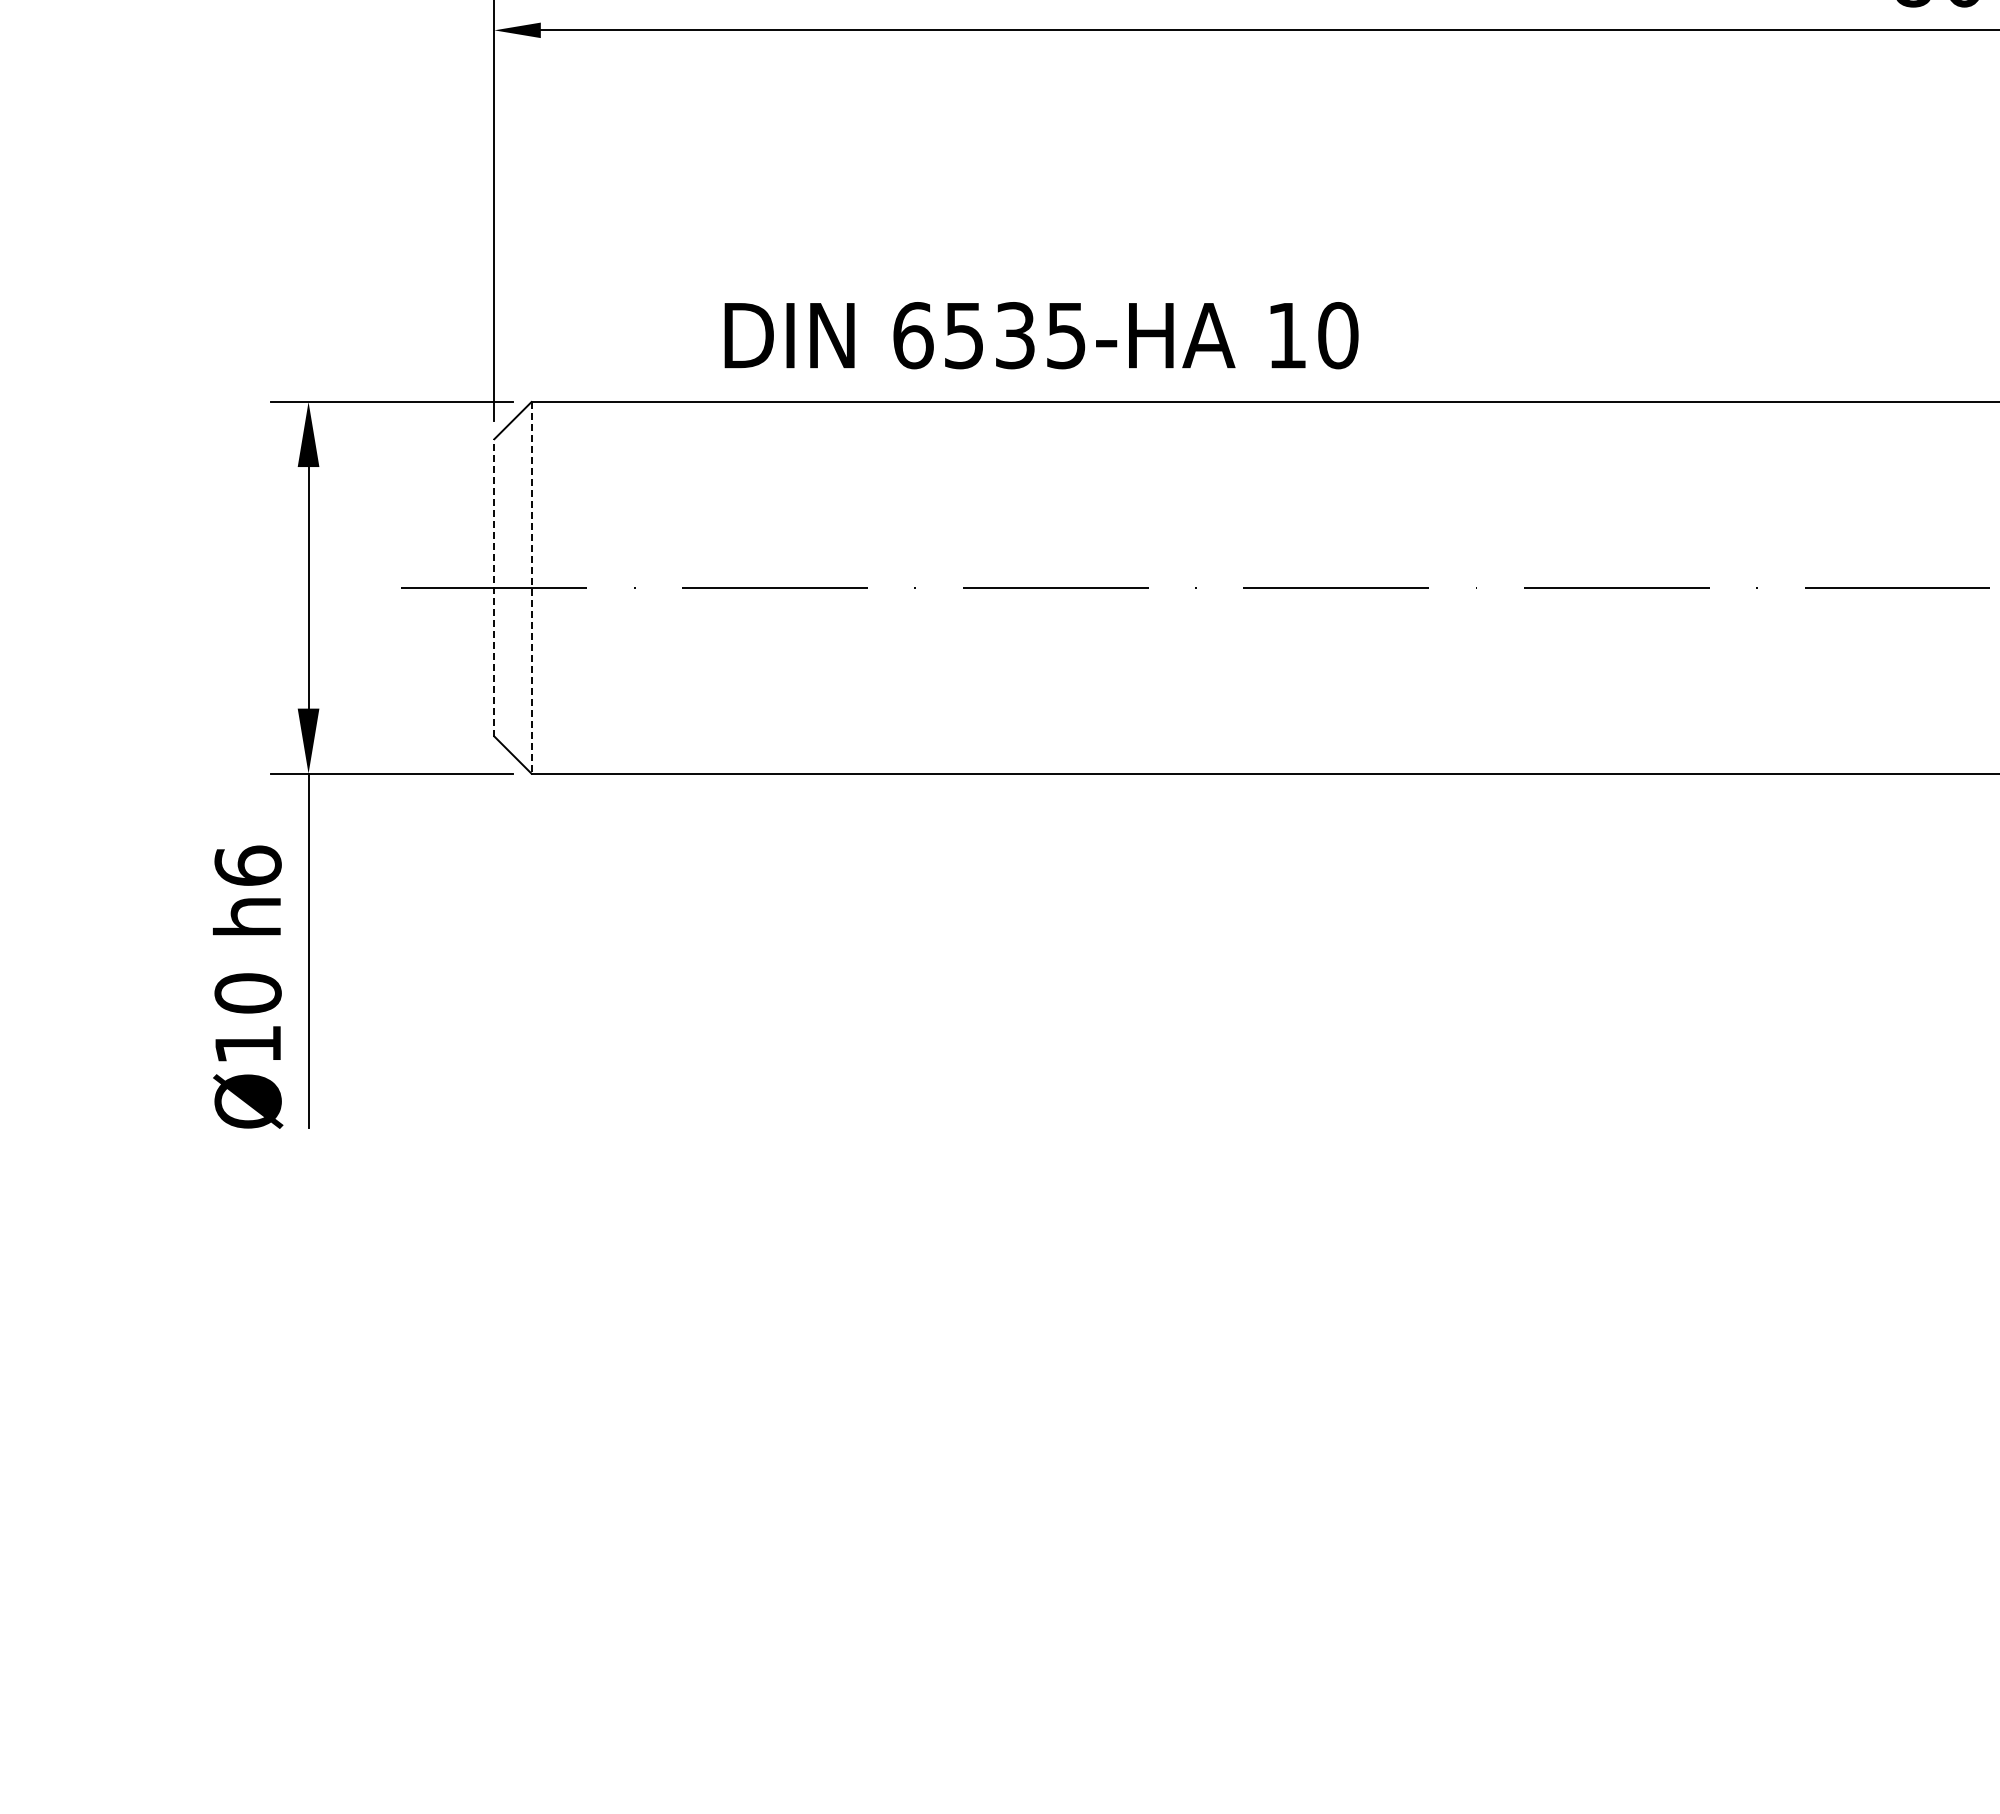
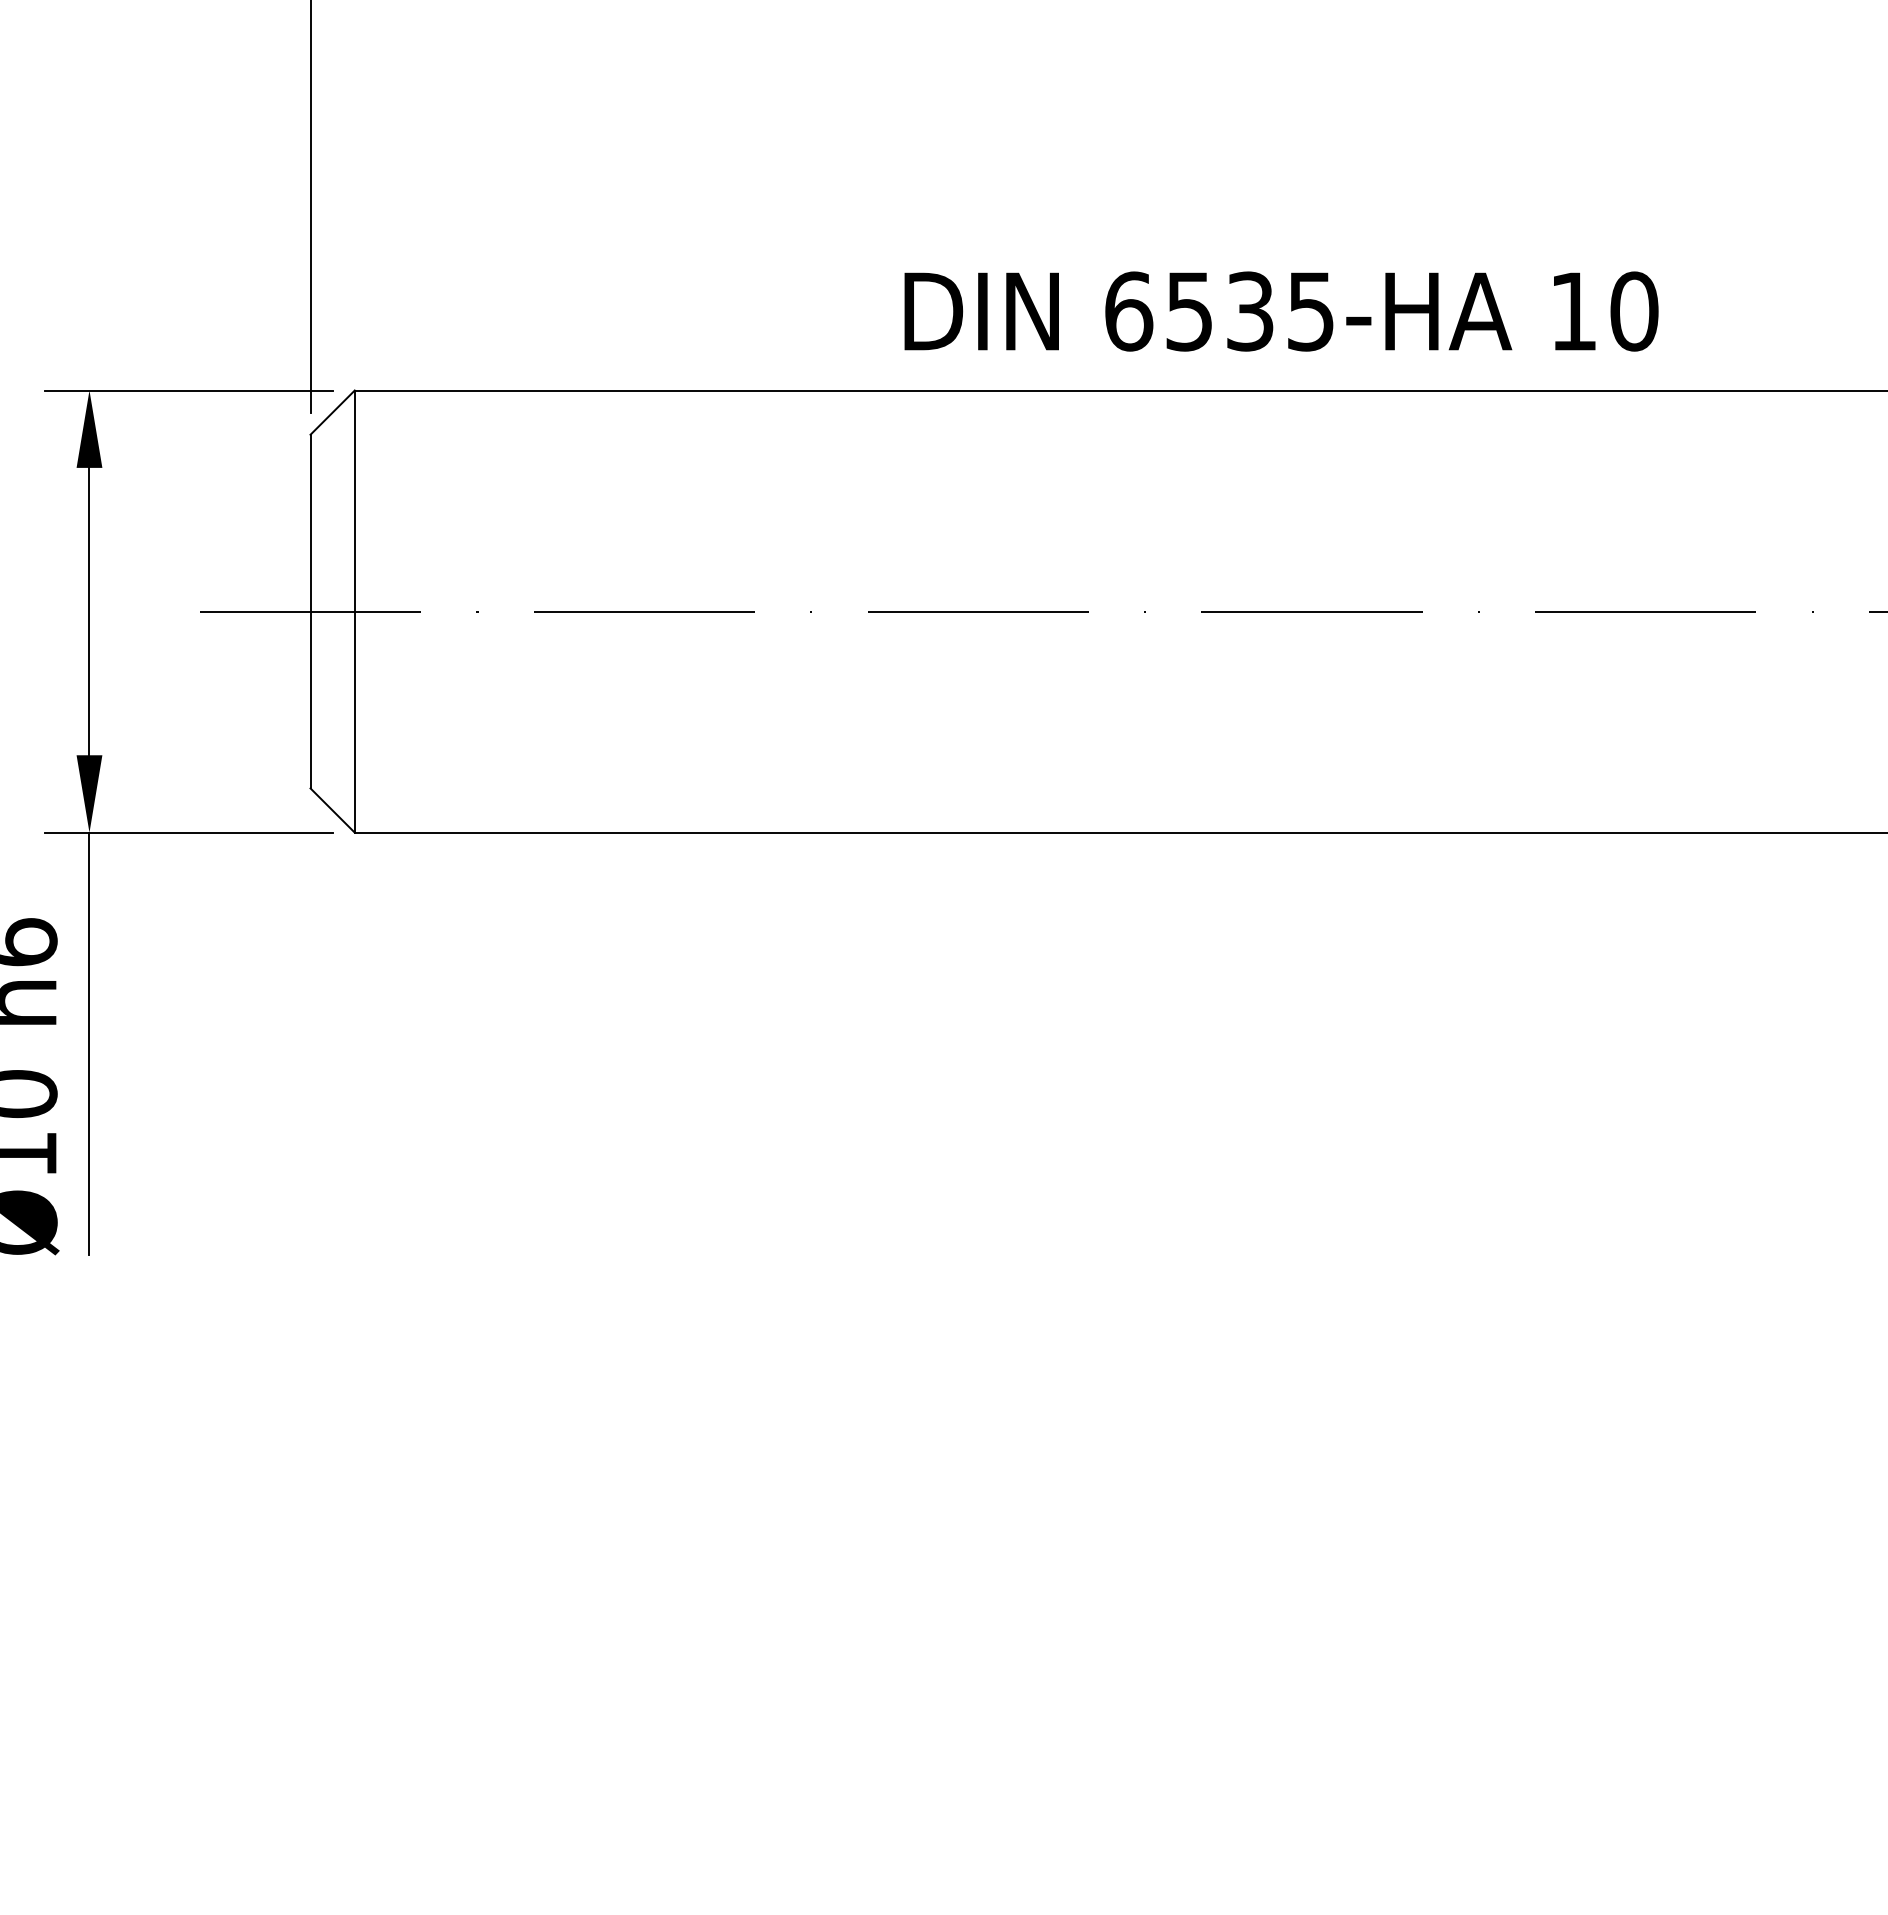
text: (1041, 335) -> (1281, 311), moved
line: (494, 587) -> (310, 611), dashed -> solid
line: (531, 587) -> (354, 611), dashed -> solid

